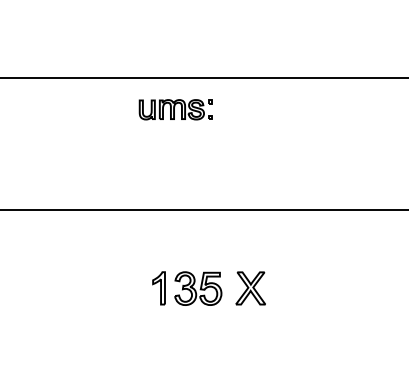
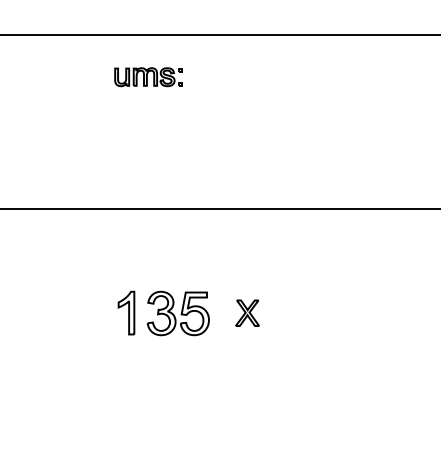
part: (175, 109) -> (148, 76), size x0.7
part: (250, 288) -> (247, 313), size x0.6

